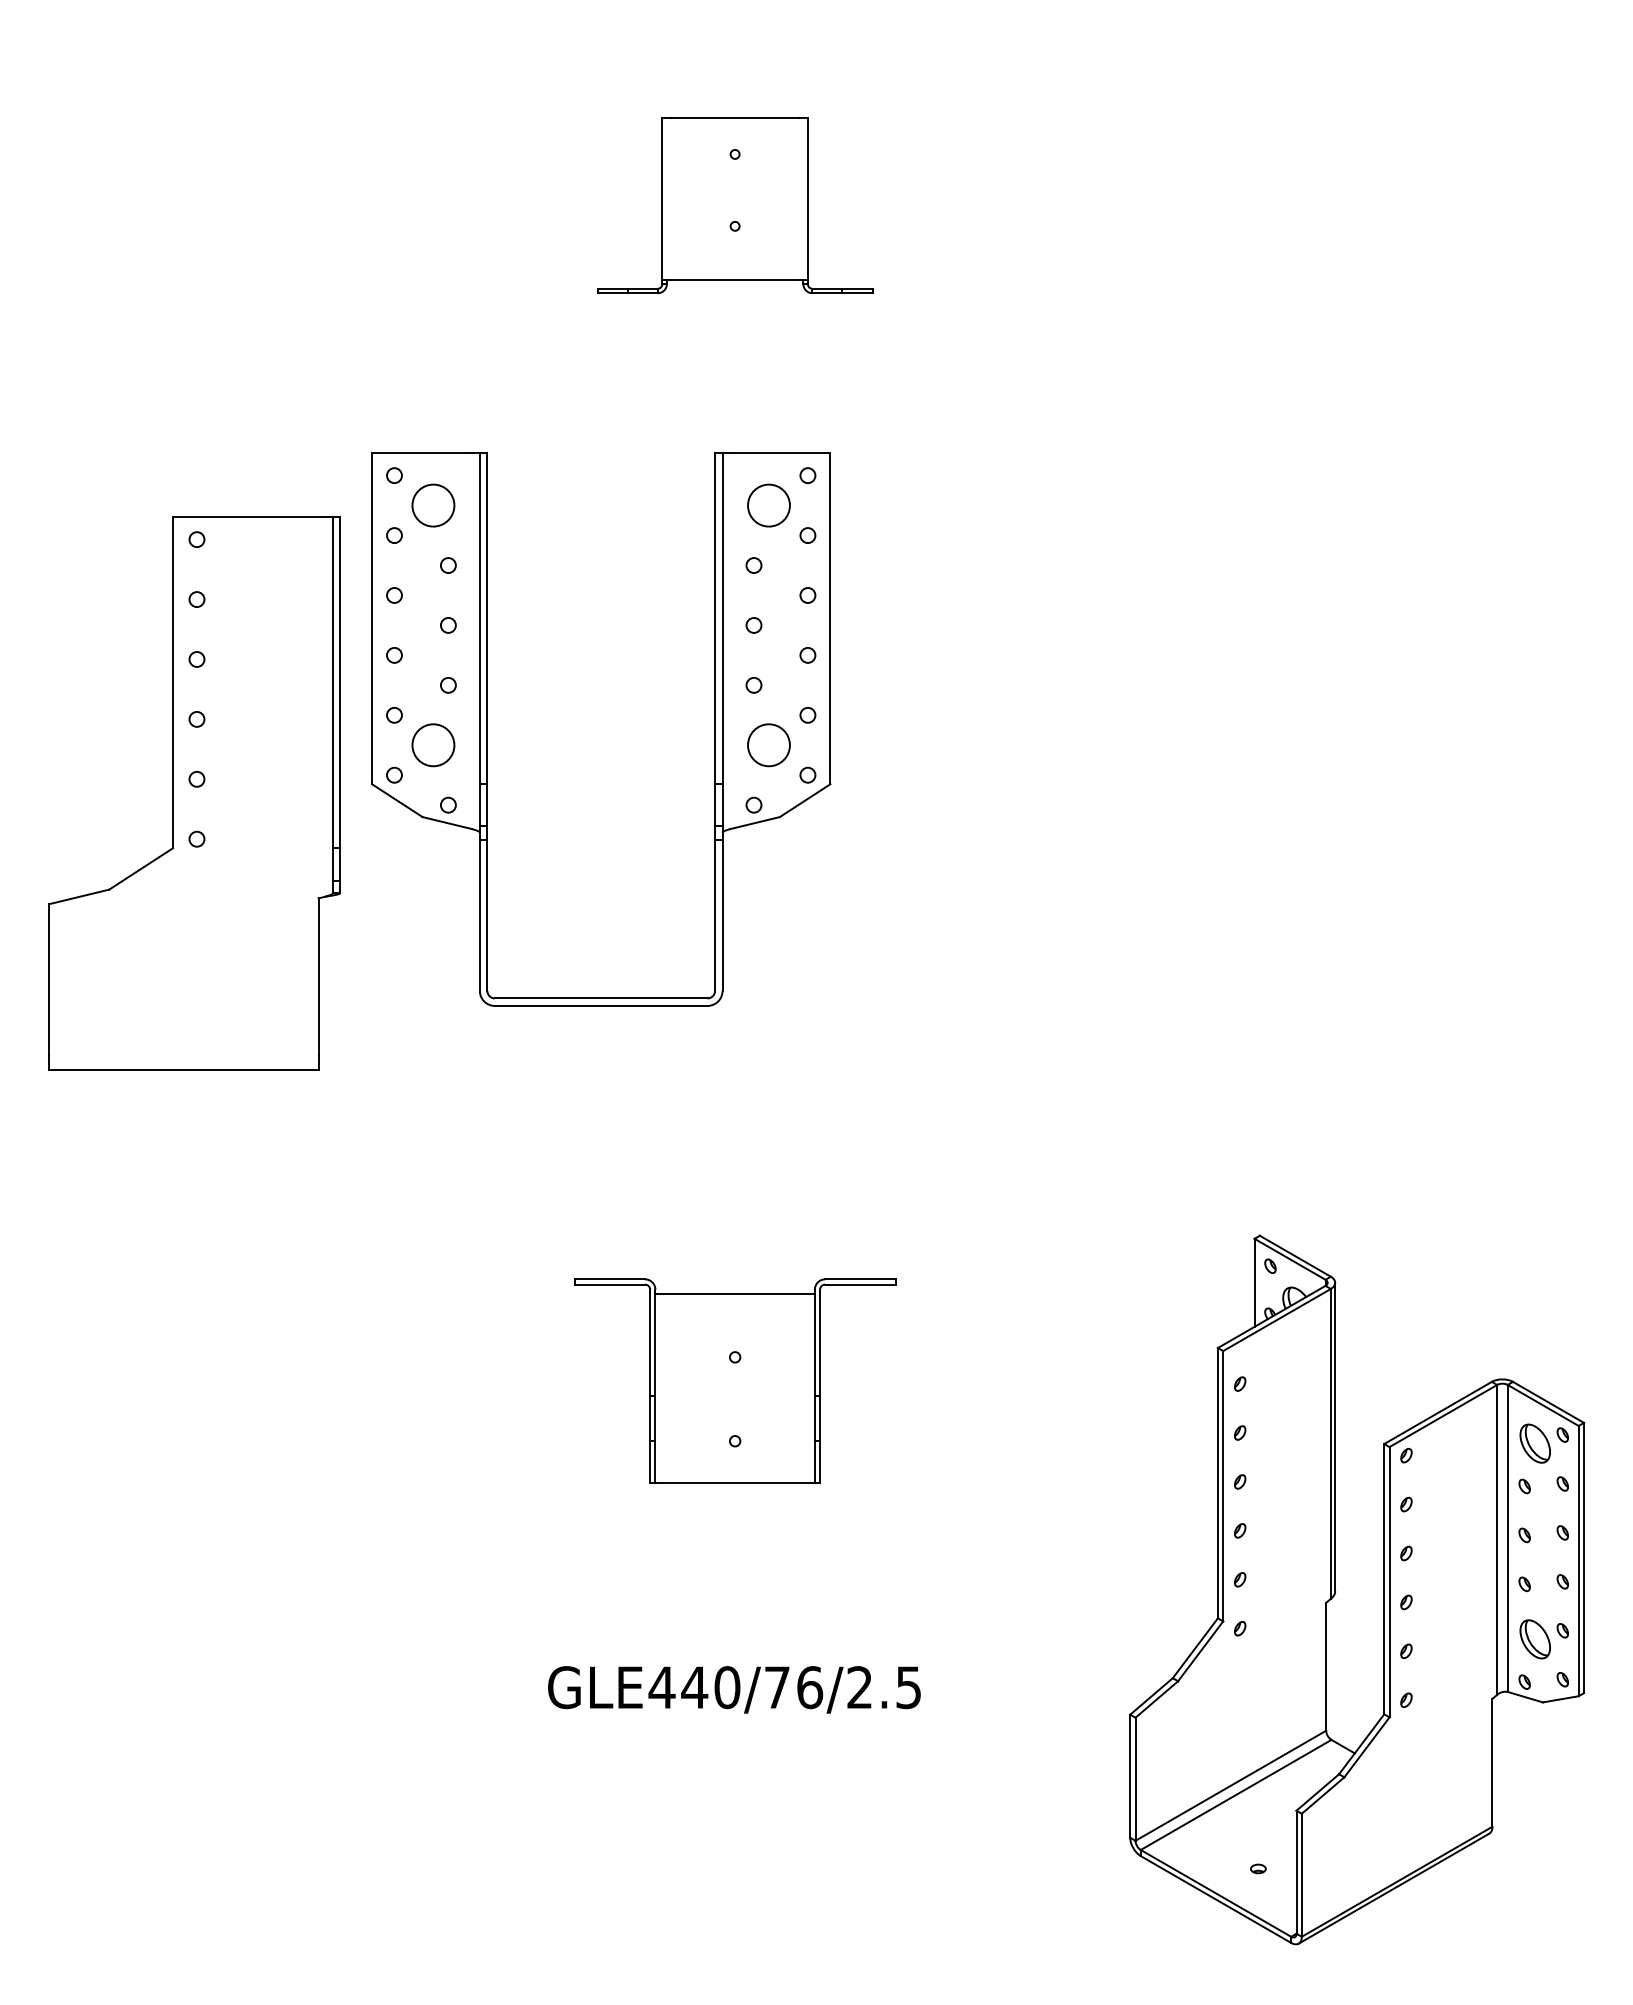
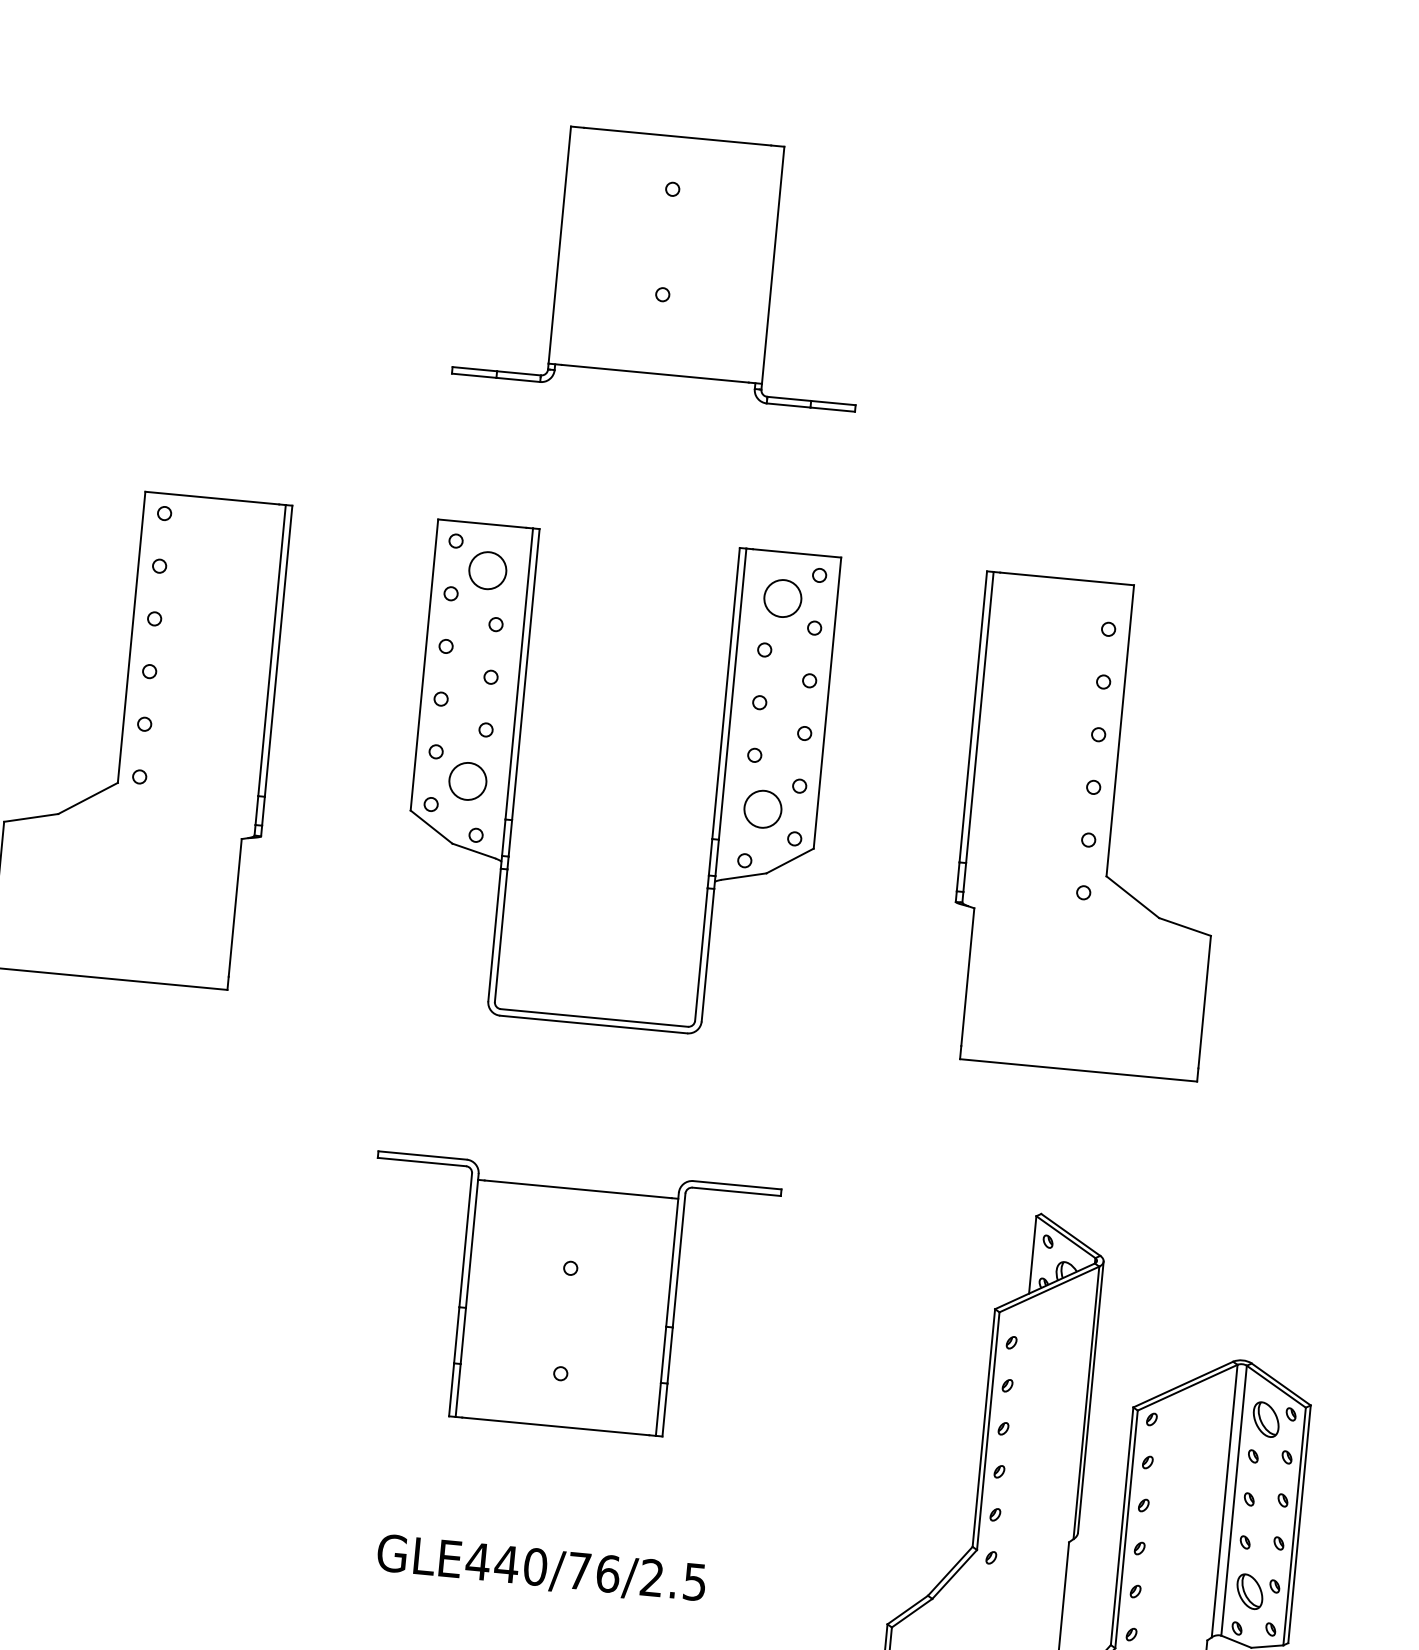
part: (734, 205) -> (664, 264), size x1.67
part: (714, 729) -> (716, 790), moved
part: (1275, 793) -> (1091, 826), added
part: (734, 1380) -> (567, 1297), size x1.43

